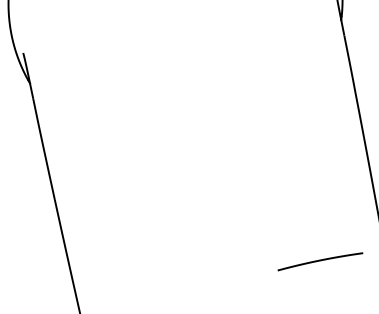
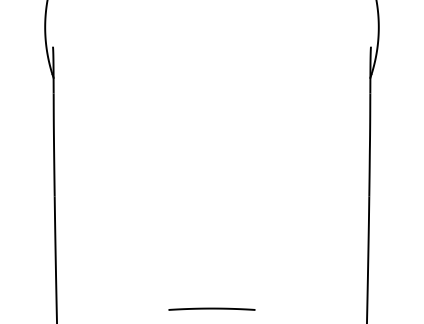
line: (319, 260) -> (211, 308), moved

